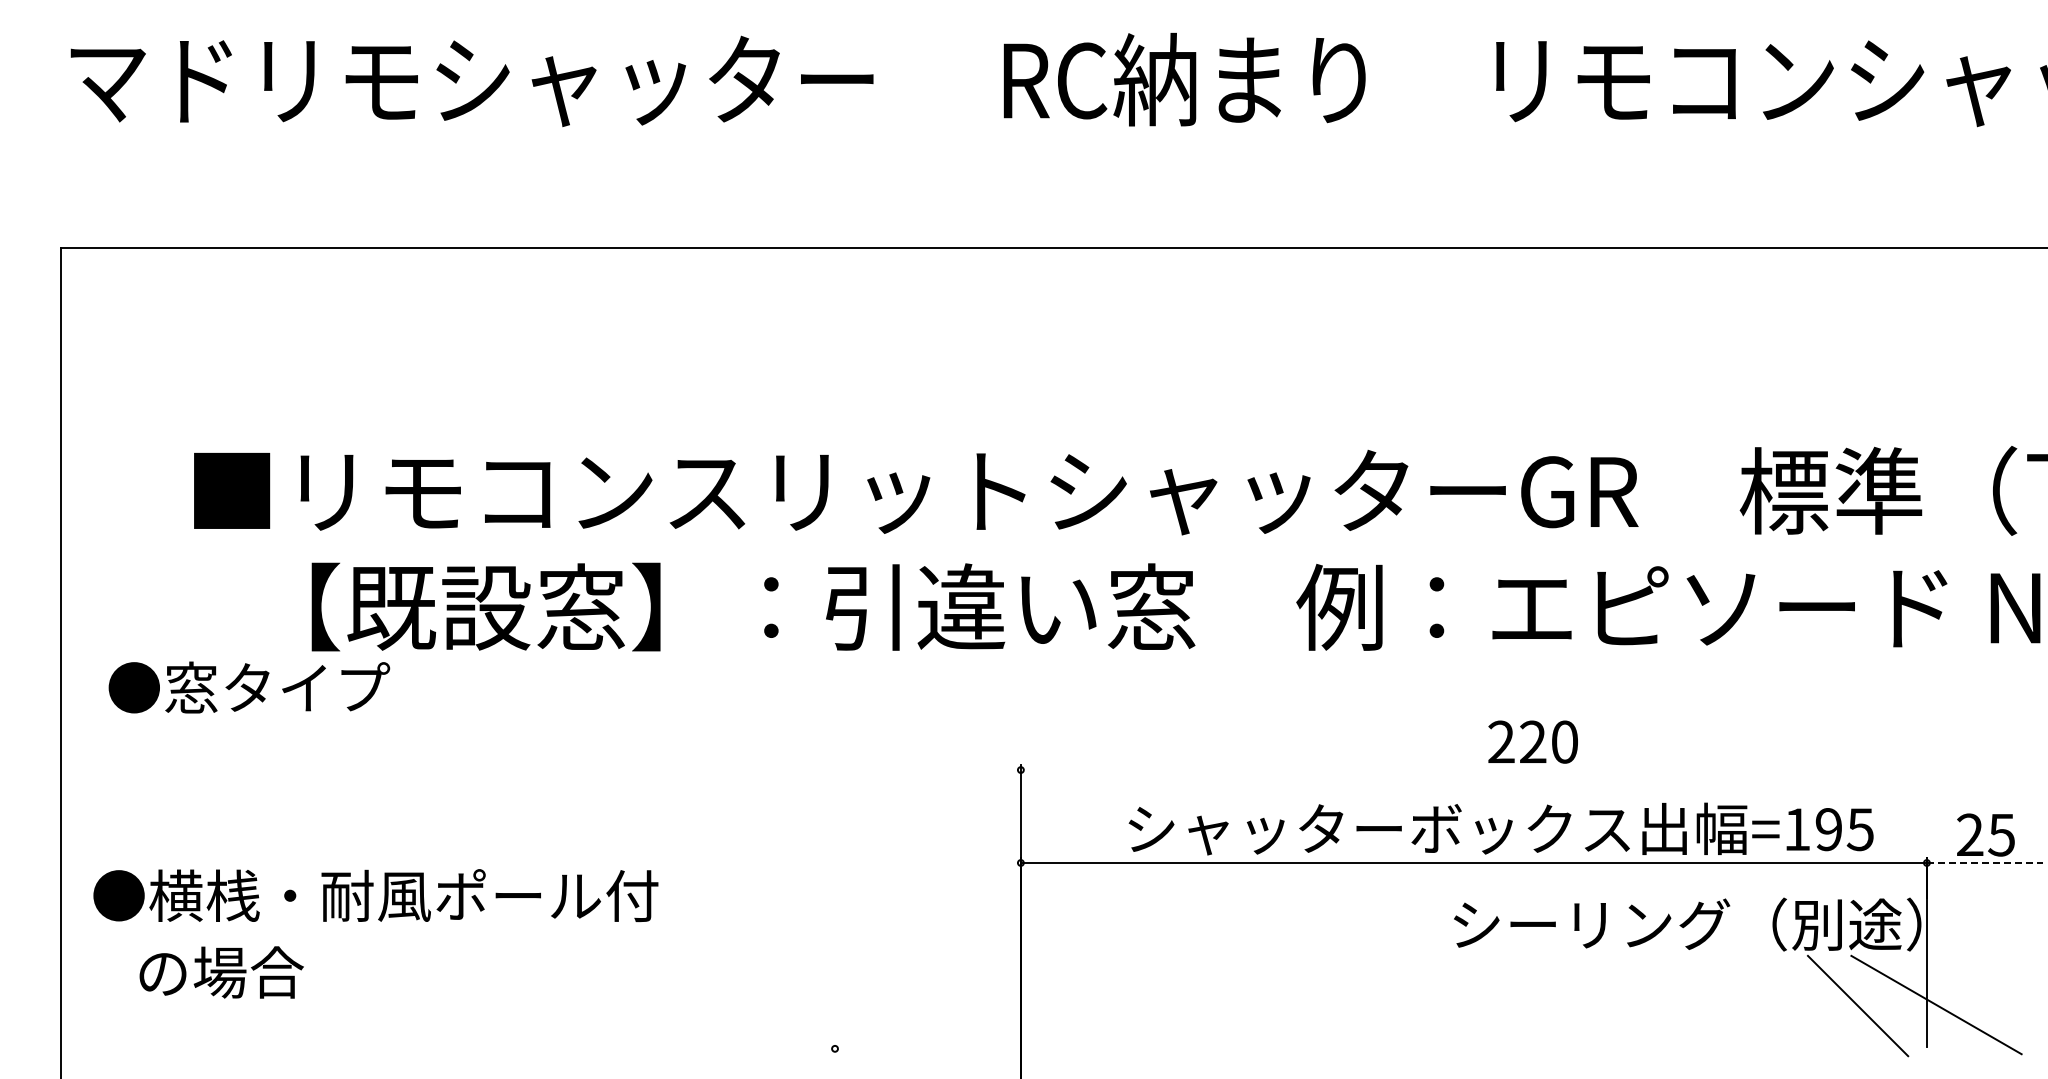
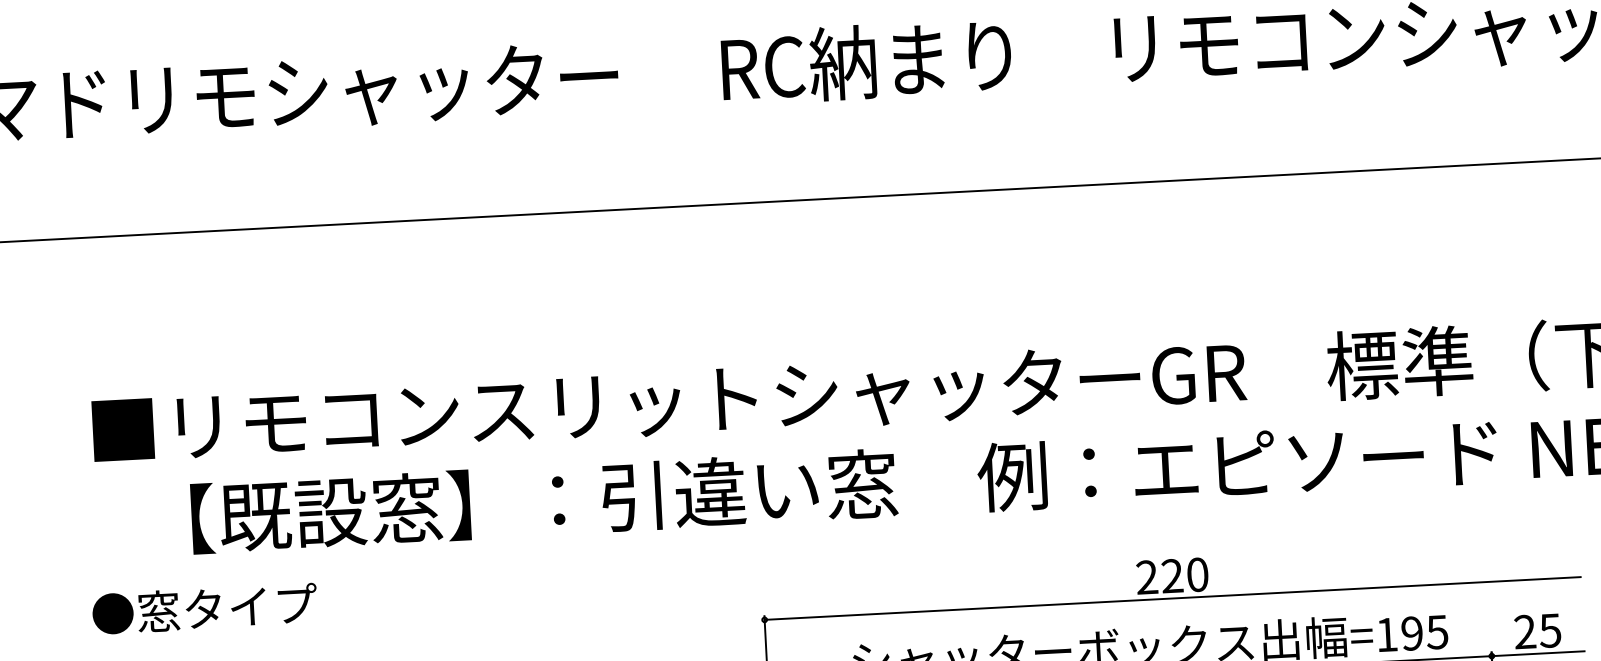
text: (249, 687) -> (205, 608), moved
line: (1531, 770) -> (1172, 598), added
line: (1985, 862) -> (1538, 653), dashed -> solid

